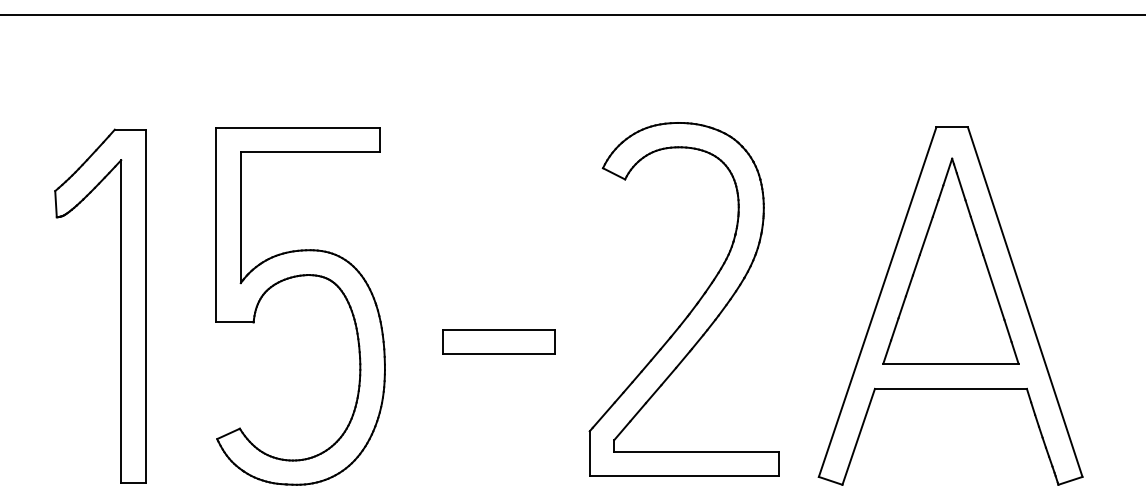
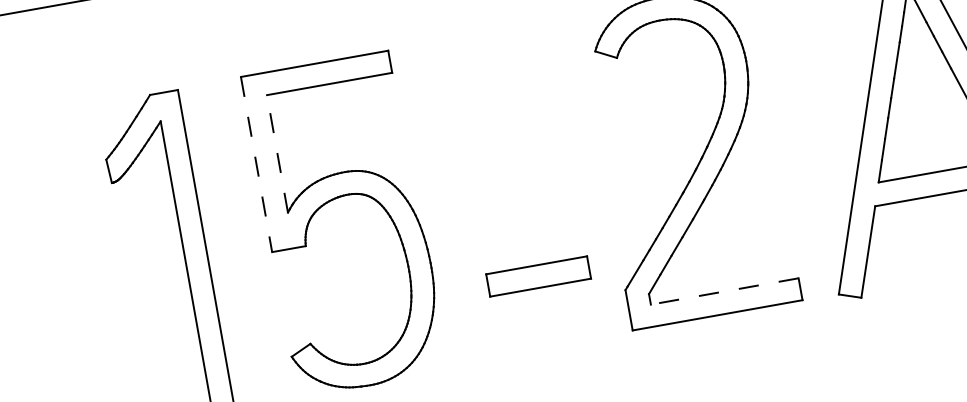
line: (240, 217) -> (277, 153), solid -> dashed
line: (216, 225) -> (256, 164), solid -> dashed
part: (498, 341) -> (538, 276), moved
line: (695, 451) -> (723, 291), solid -> dashed

